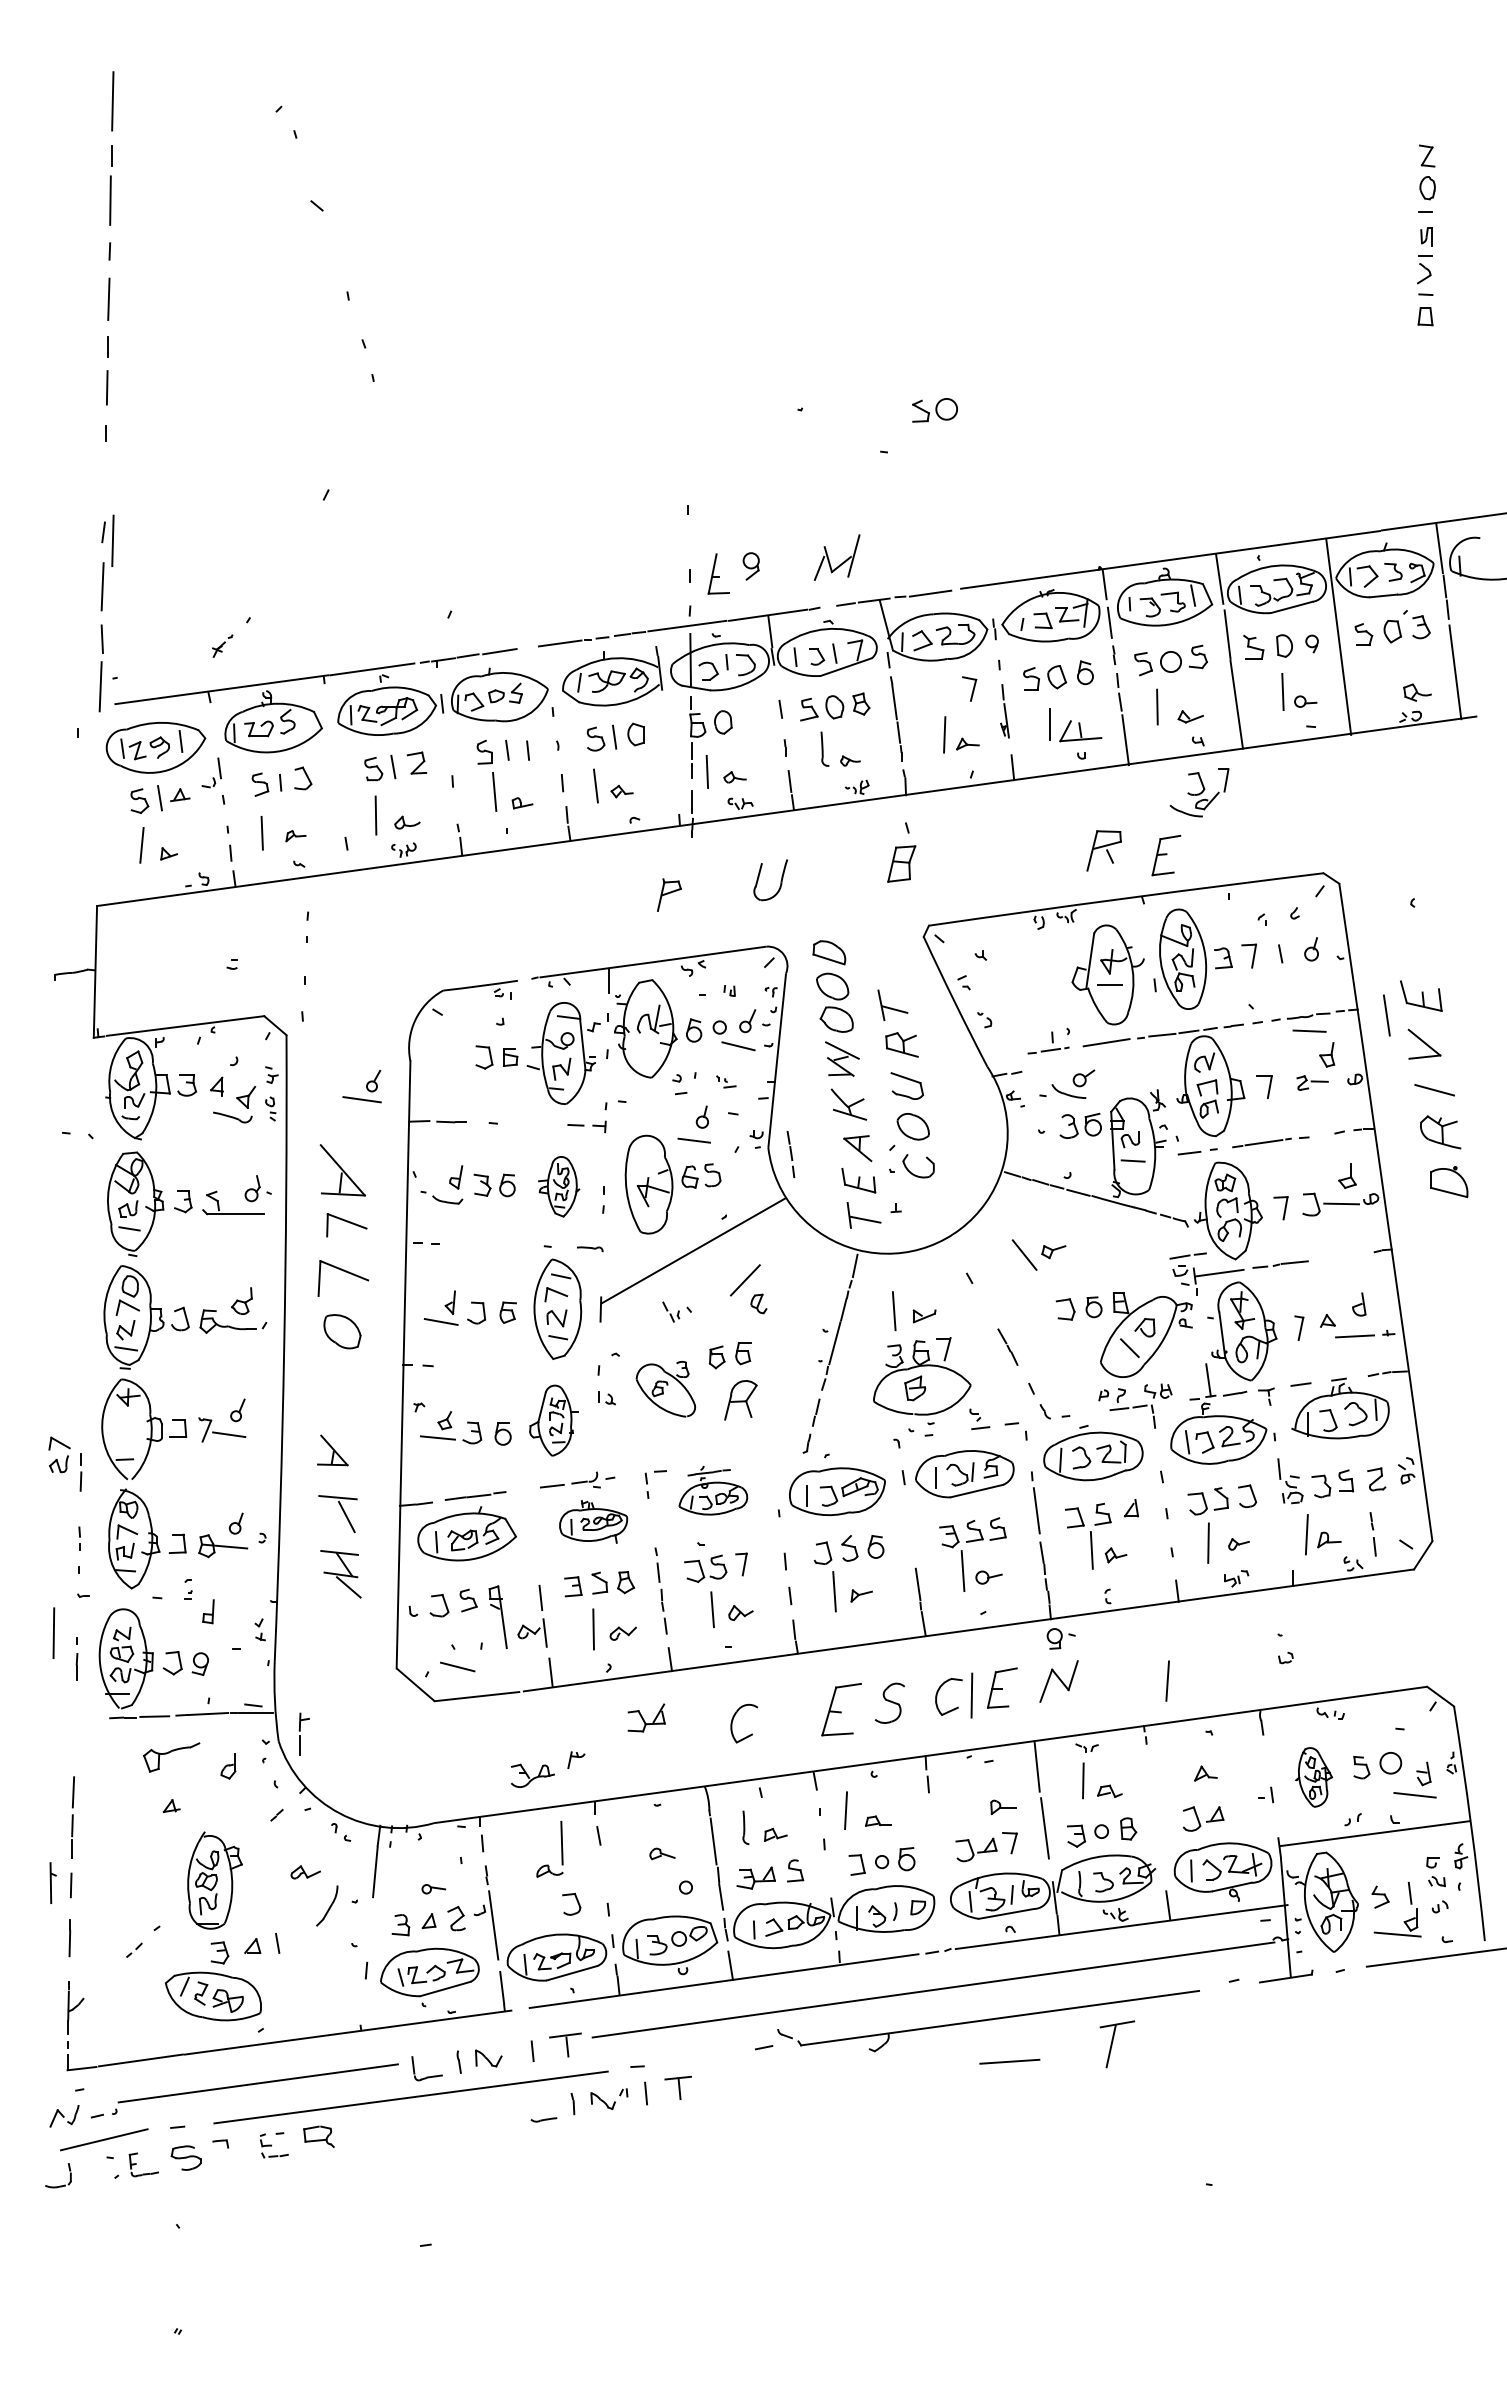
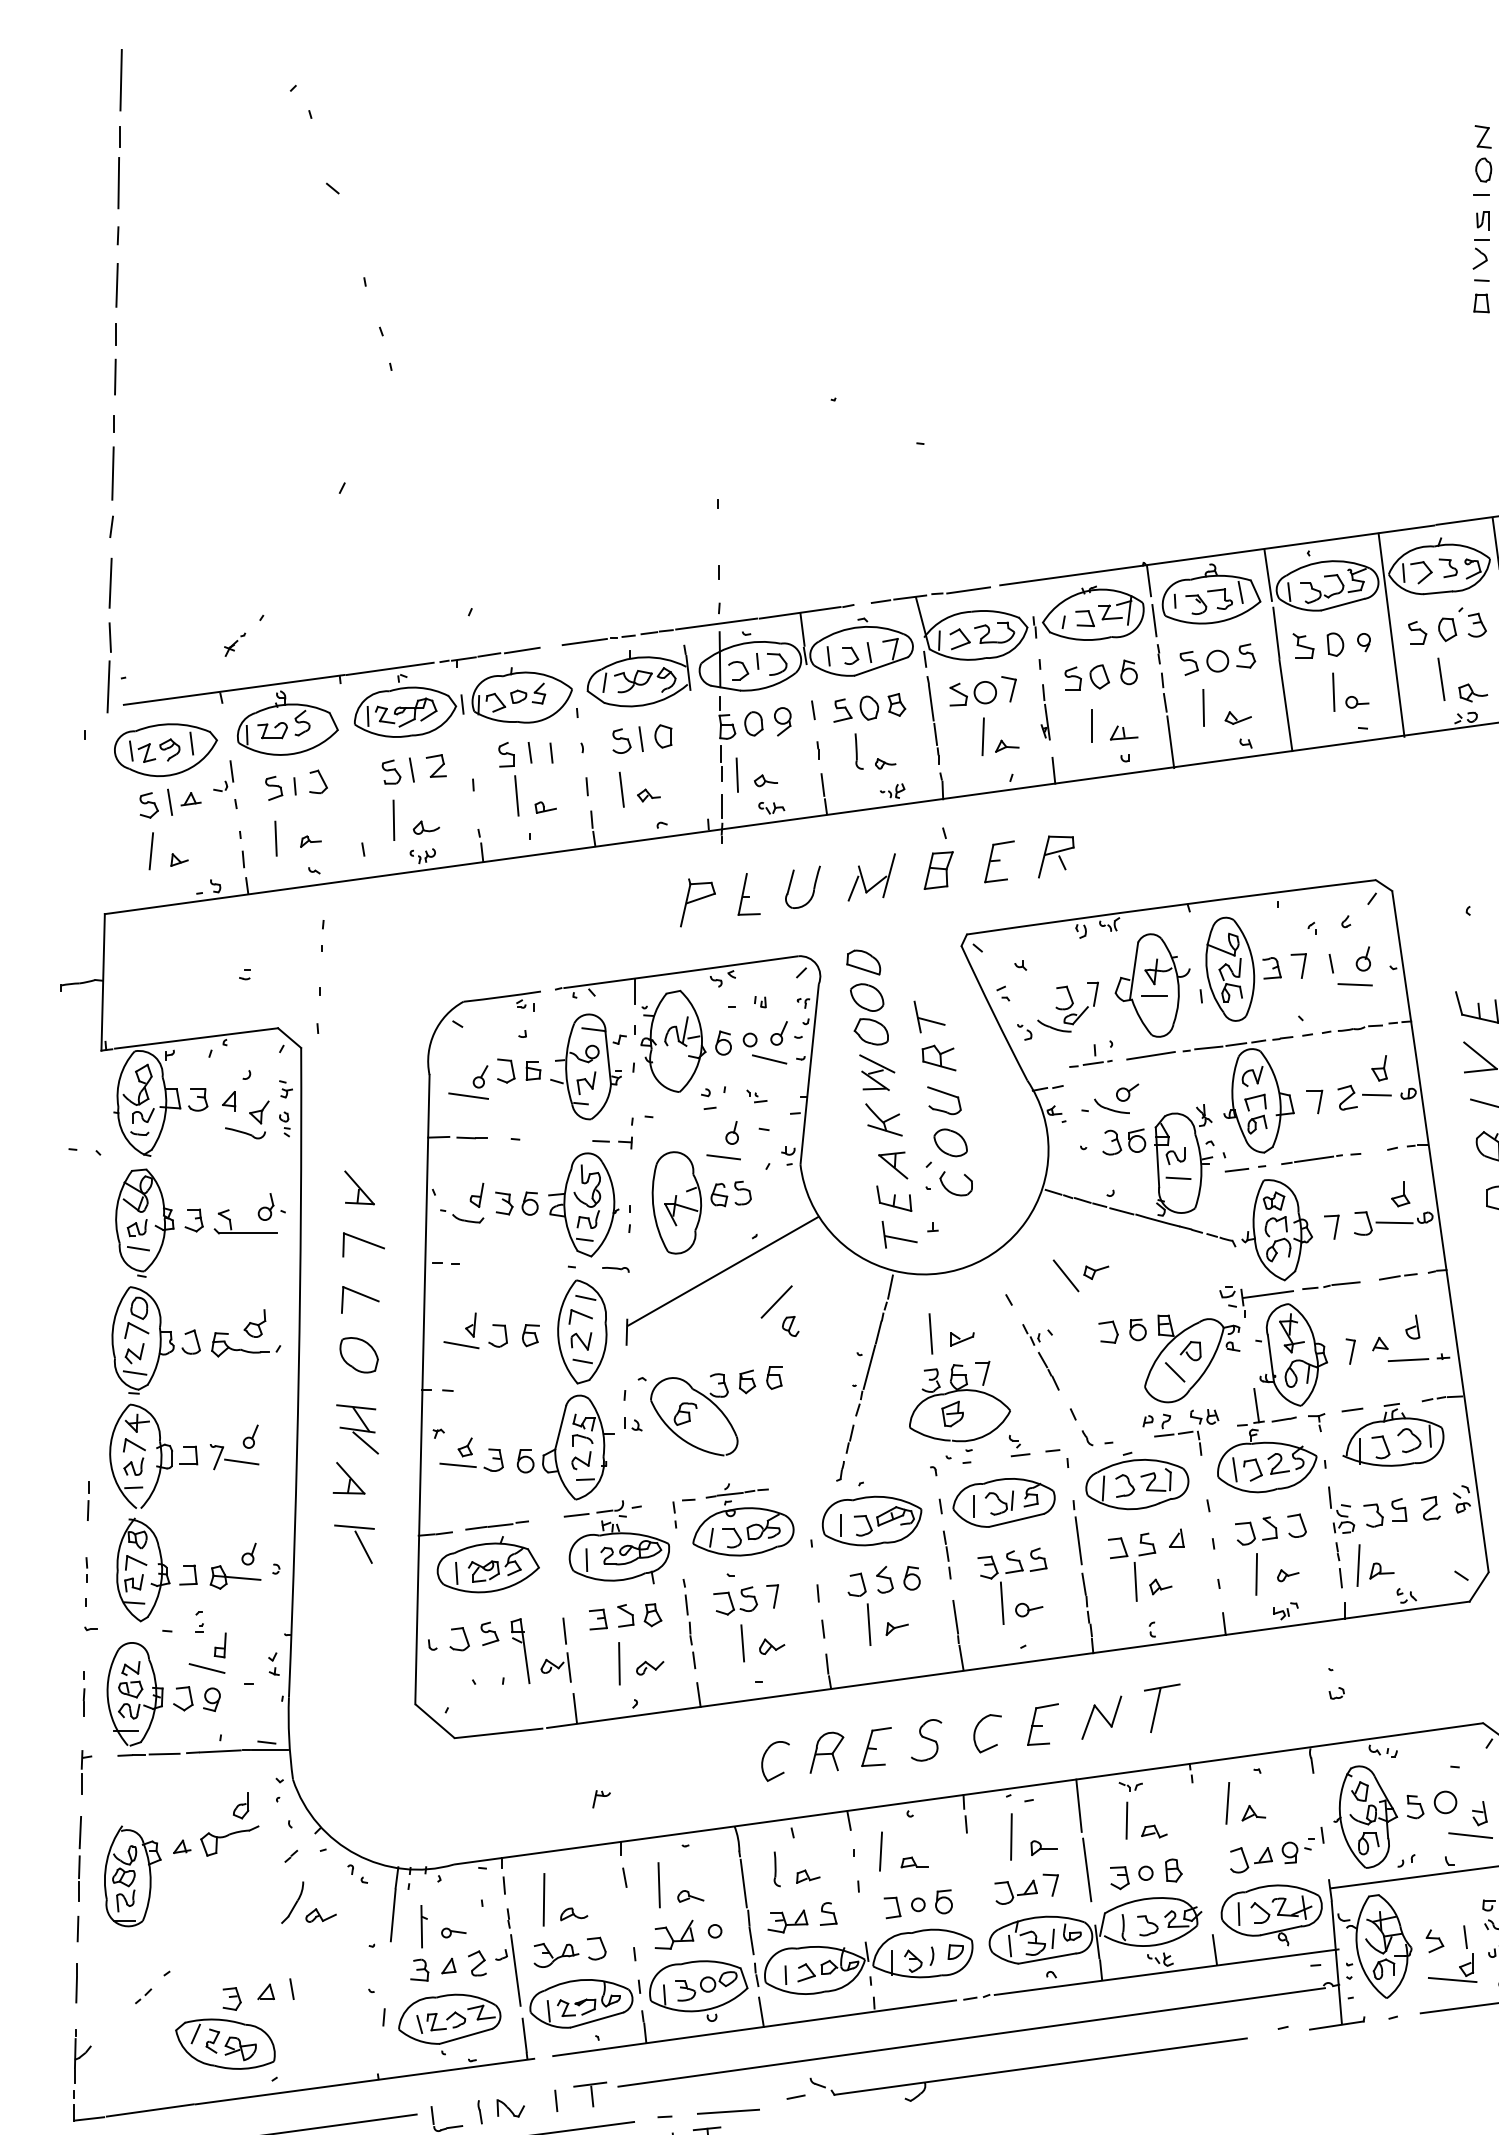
part: (934, 410) -> (972, 693), moved
line: (112, 540) -> (112, 473), moved
part: (829, 559) -> (863, 879), moved
part: (750, 566) -> (781, 721), moved
part: (718, 573) -> (748, 893), moved
part: (1080, 731) -> (1123, 733), size x0.62
part: (1199, 792) -> (1068, 1006), moved
part: (1103, 850) -> (1055, 856), moved
part: (1166, 855) -> (999, 861), moved
part: (669, 894) -> (698, 902), size x1.43
line: (1386, 1015) -> (1441, 679), moved
line: (1309, 1030) -> (1355, 984), moved
part: (1312, 1082) -> (1364, 1096), size x1.67
part: (361, 1086) -> (467, 1082), moved
part: (790, 1154) -> (946, 1555), moved
part: (342, 1169) -> (359, 1187), size x0.62
part: (558, 1186) -> (583, 1204), size x1.67
line: (1187, 1255) -> (1397, 1276), moved
part: (343, 1277) -> (360, 1299), size x0.71
part: (676, 1311) -> (1036, 1334), moved
part: (665, 1389) -> (693, 1415), size x1.43
part: (740, 1400) -> (826, 1752), moved
part: (553, 1420) -> (577, 1447), size x1.43
part: (59, 1454) -> (134, 1456), moved
part: (713, 1490) -> (743, 1519), size x1.43
part: (593, 1521) -> (619, 1551), size x1.43
part: (1372, 1534) -> (1338, 1565), moved
part: (340, 1574) -> (357, 1429), moved
line: (53, 1632) -> (543, 1899), moved
part: (1060, 1638) -> (1296, 1852), moved
line: (457, 1666) -> (206, 1667), moved
line: (1167, 1680) -> (1227, 1802), moved
line: (971, 1695) -> (1011, 1836), moved
part: (841, 1709) -> (876, 1746), size x0.71
part: (646, 1717) -> (674, 1934), moved
part: (303, 1733) -> (85, 1771), moved
part: (171, 1757) -> (229, 1841), moved
part: (532, 1775) -> (556, 1955), moved
part: (1313, 1777) -> (1365, 1817), size x1.67
line: (561, 1842) -> (658, 1884), moved
part: (214, 1880) -> (132, 1876), moved
part: (52, 1882) -> (423, 1926), moved
part: (327, 1905) -> (292, 1902), moved
part: (1117, 2044) -> (1162, 1708), moved
line: (1009, 2061) -> (728, 2111), moved

